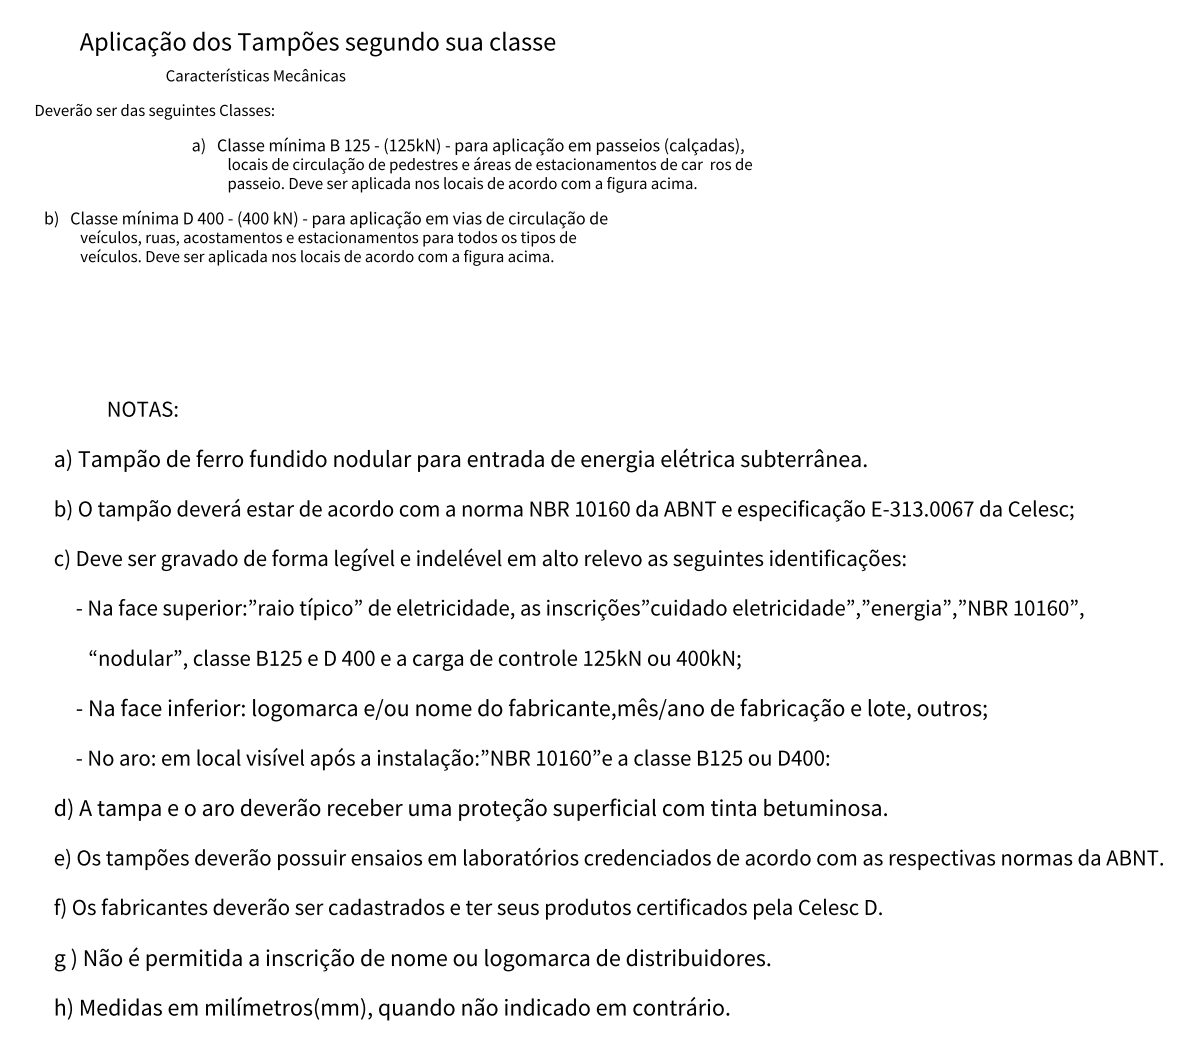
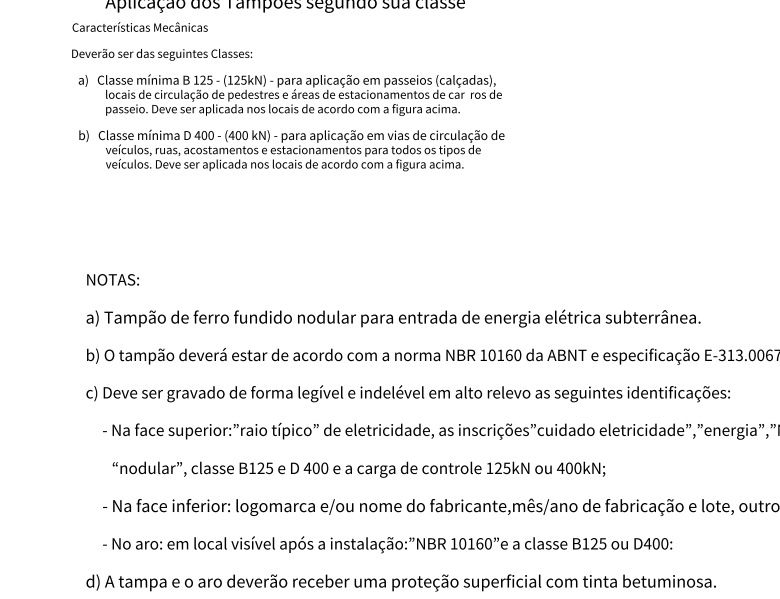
text: (255, 74) -> (139, 26), moved
text: (471, 164) -> (289, 94), moved
text: (142, 408) -> (112, 279), moved

